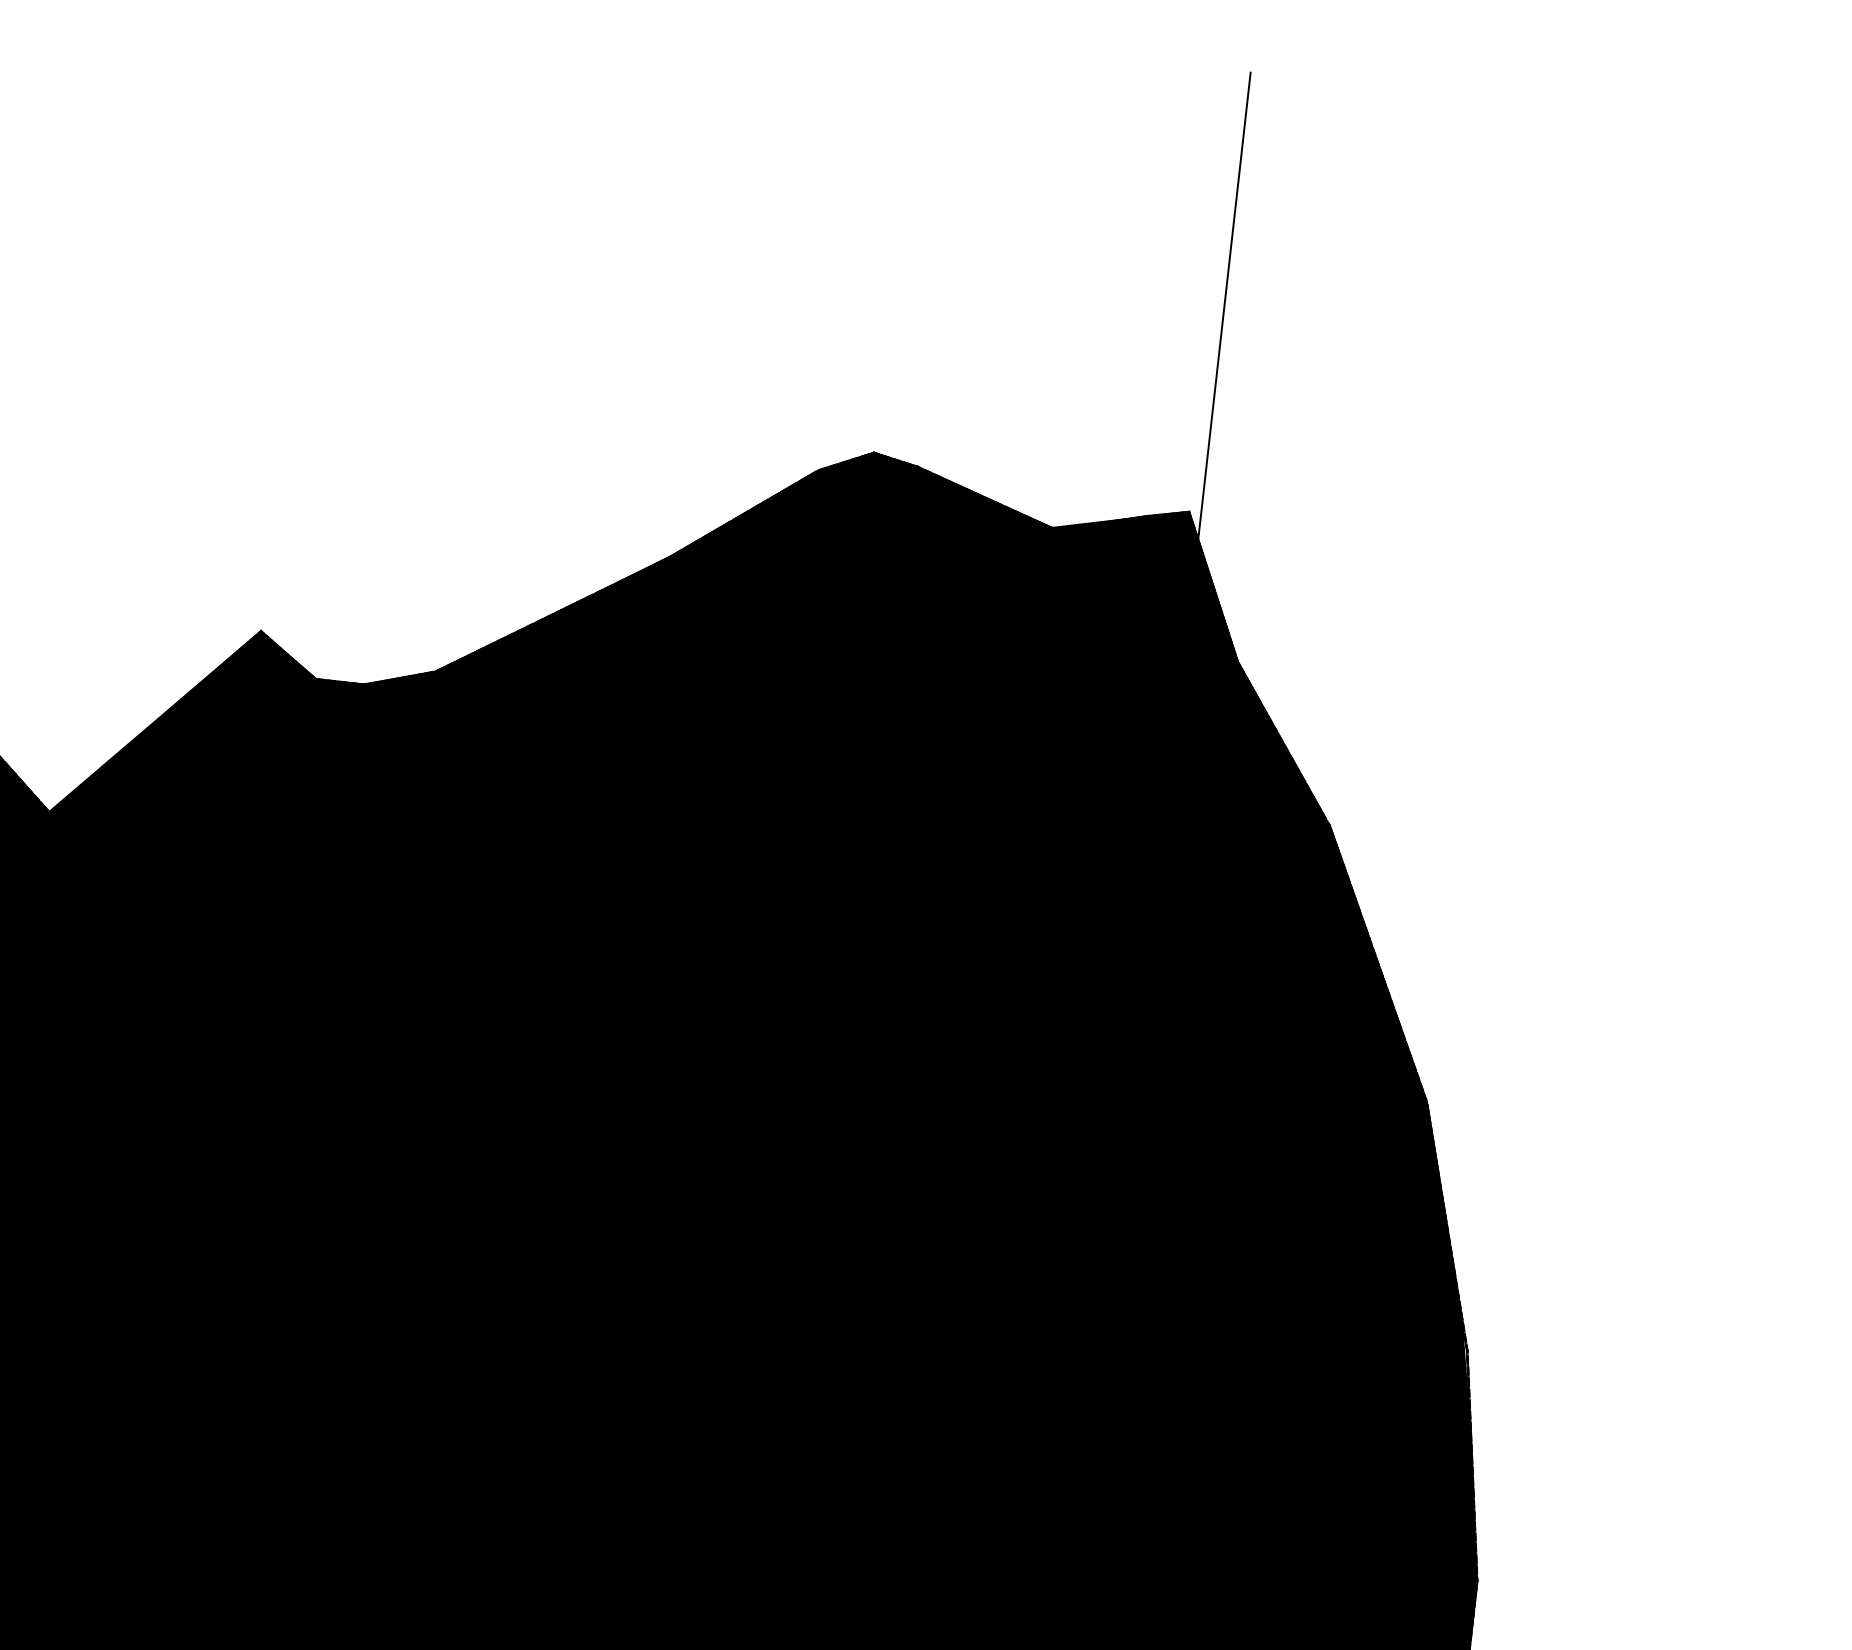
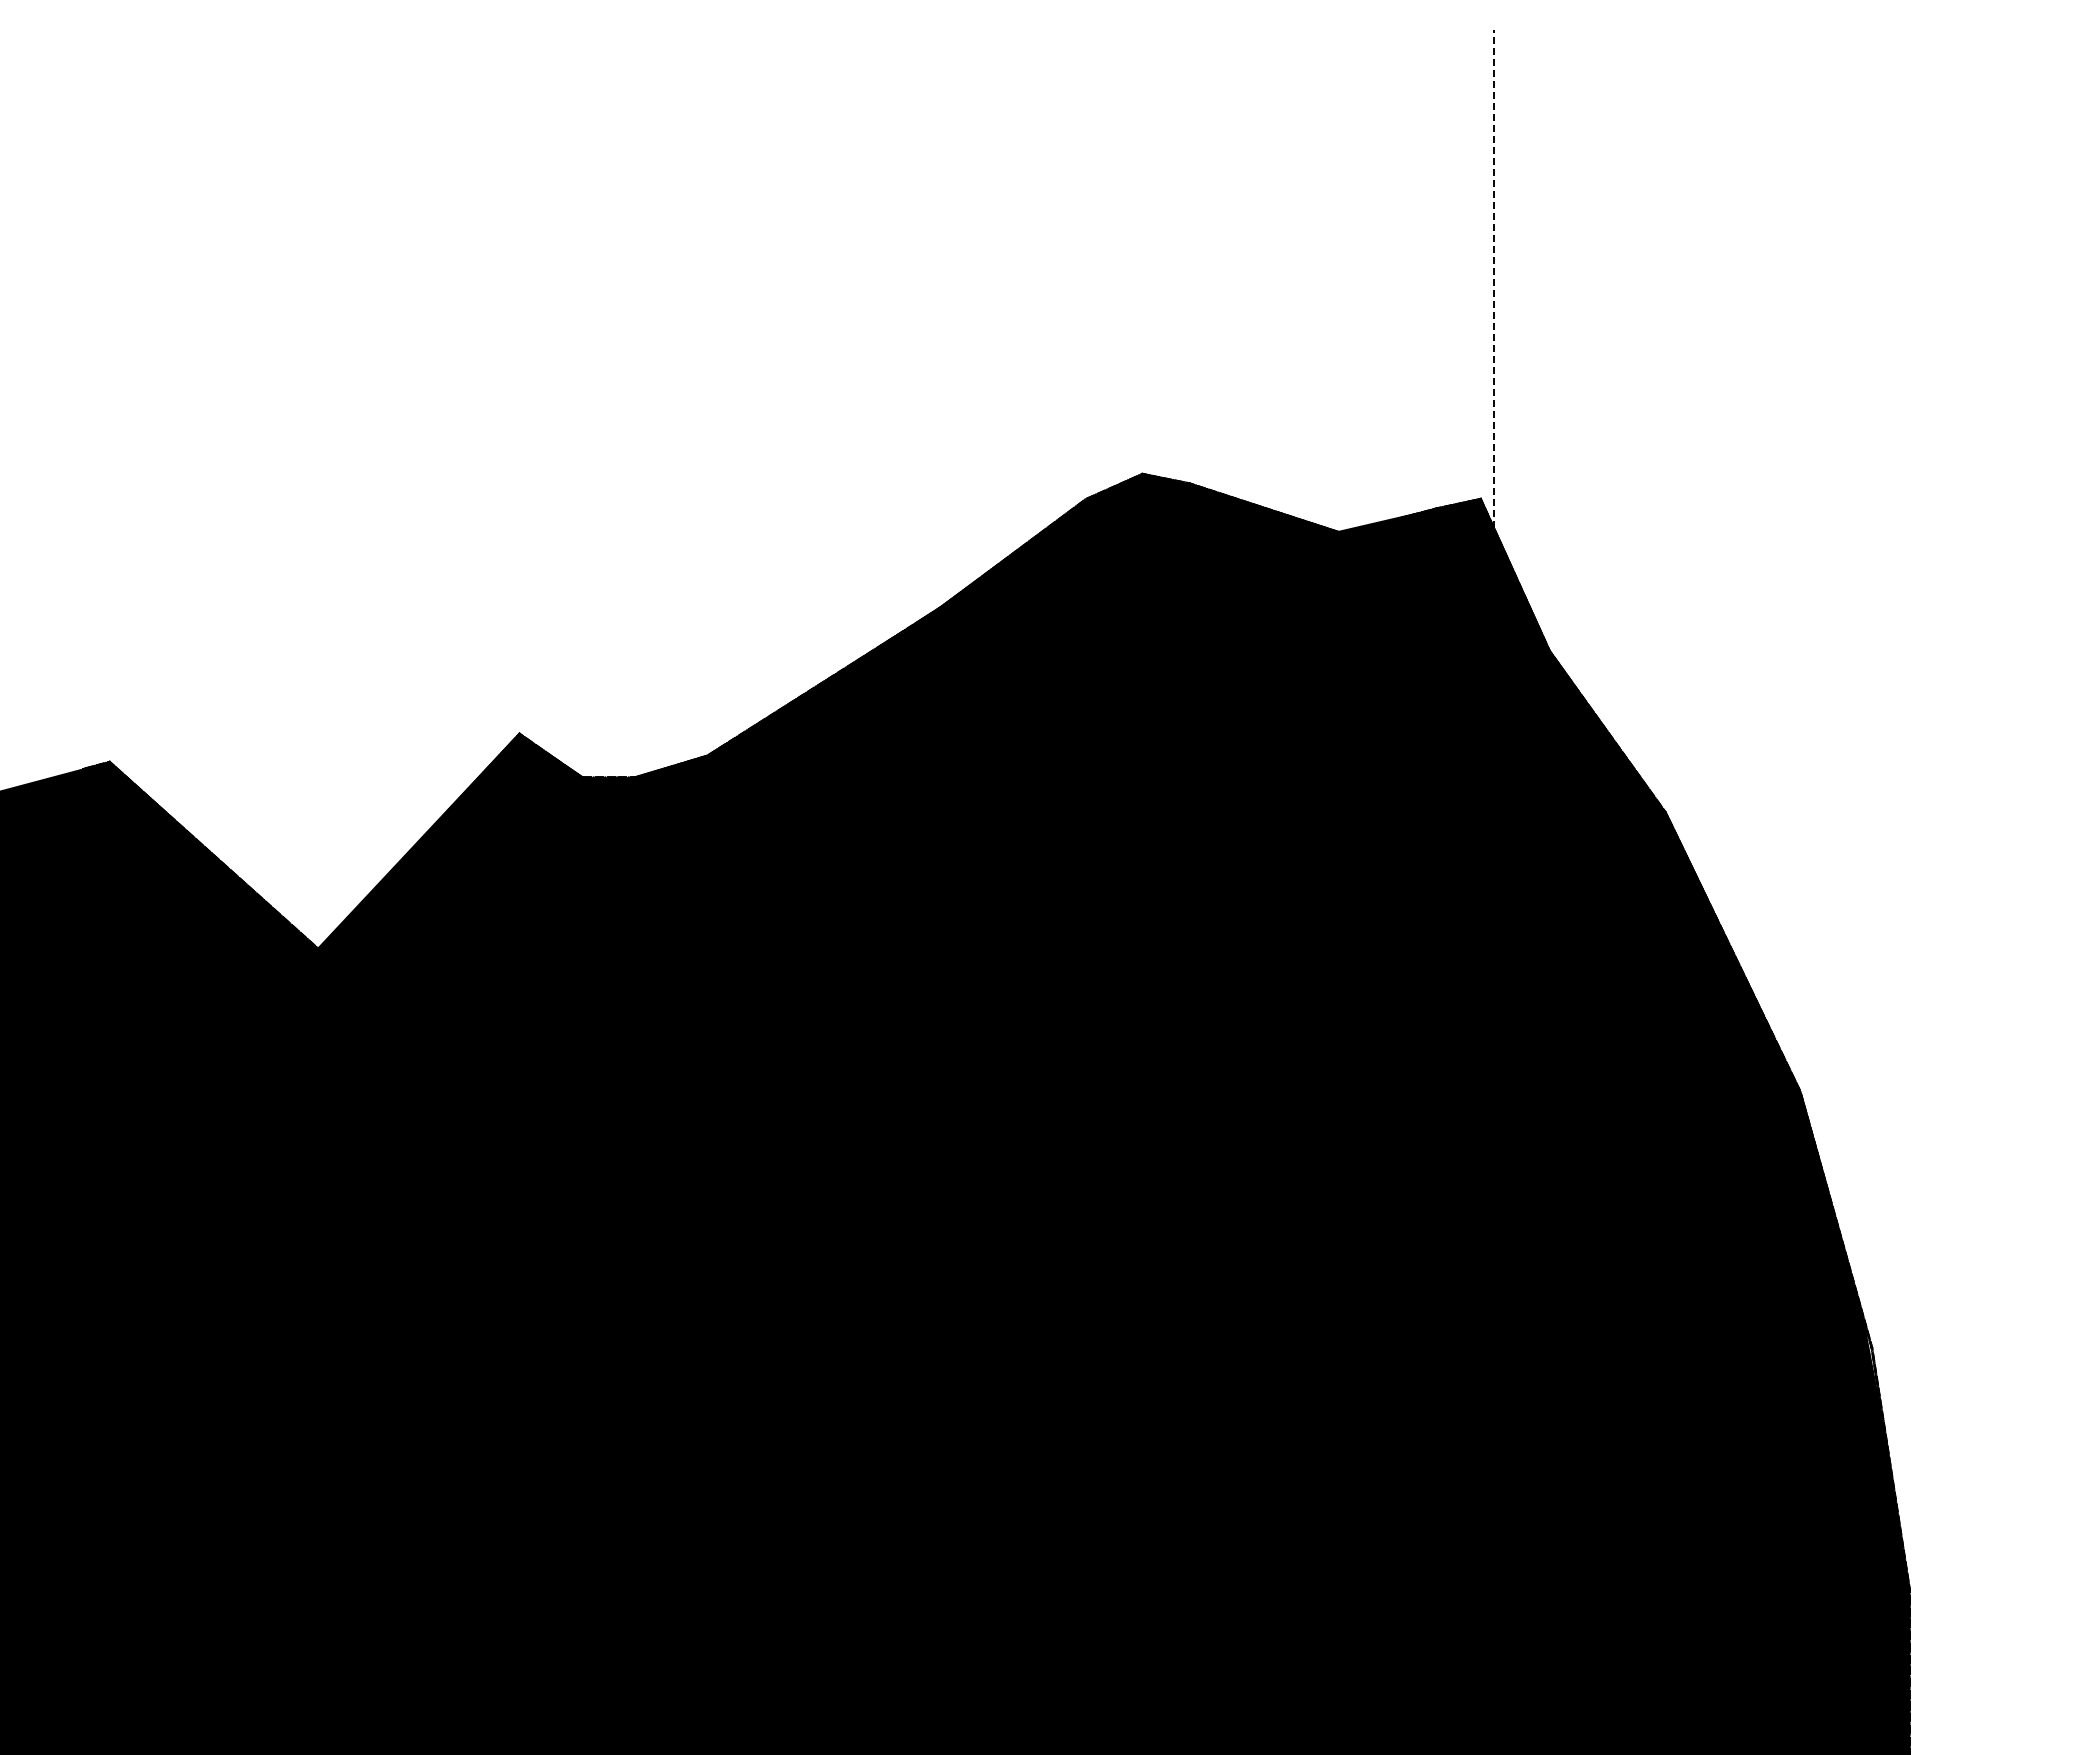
line: (1224, 306) -> (1493, 278), solid -> dashed

